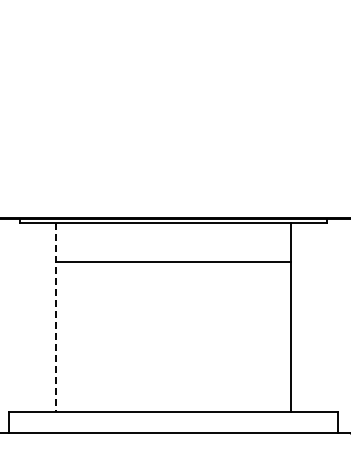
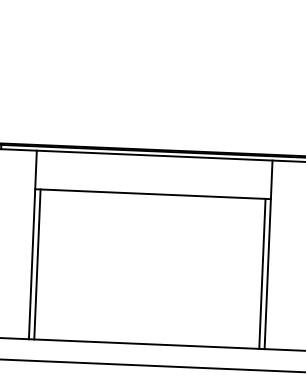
line: (55, 318) -> (32, 245), dashed -> solid
line: (60, 336) -> (37, 264), added
line: (286, 336) -> (262, 273), added

